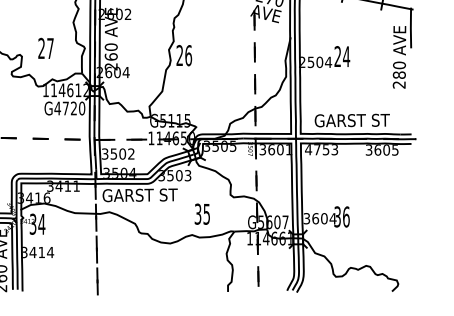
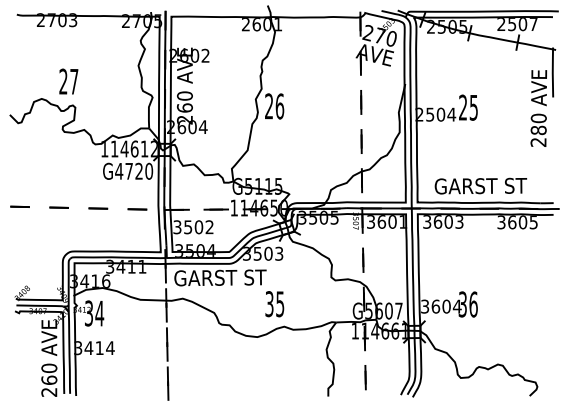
text: (45, 48) -> (68, 81), moved
text: (346, 56) -> (473, 107), 24 -> 25
text: (316, 149) -> (437, 221), 4753 -> 3603
text: (202, 214) -> (274, 304), moved

